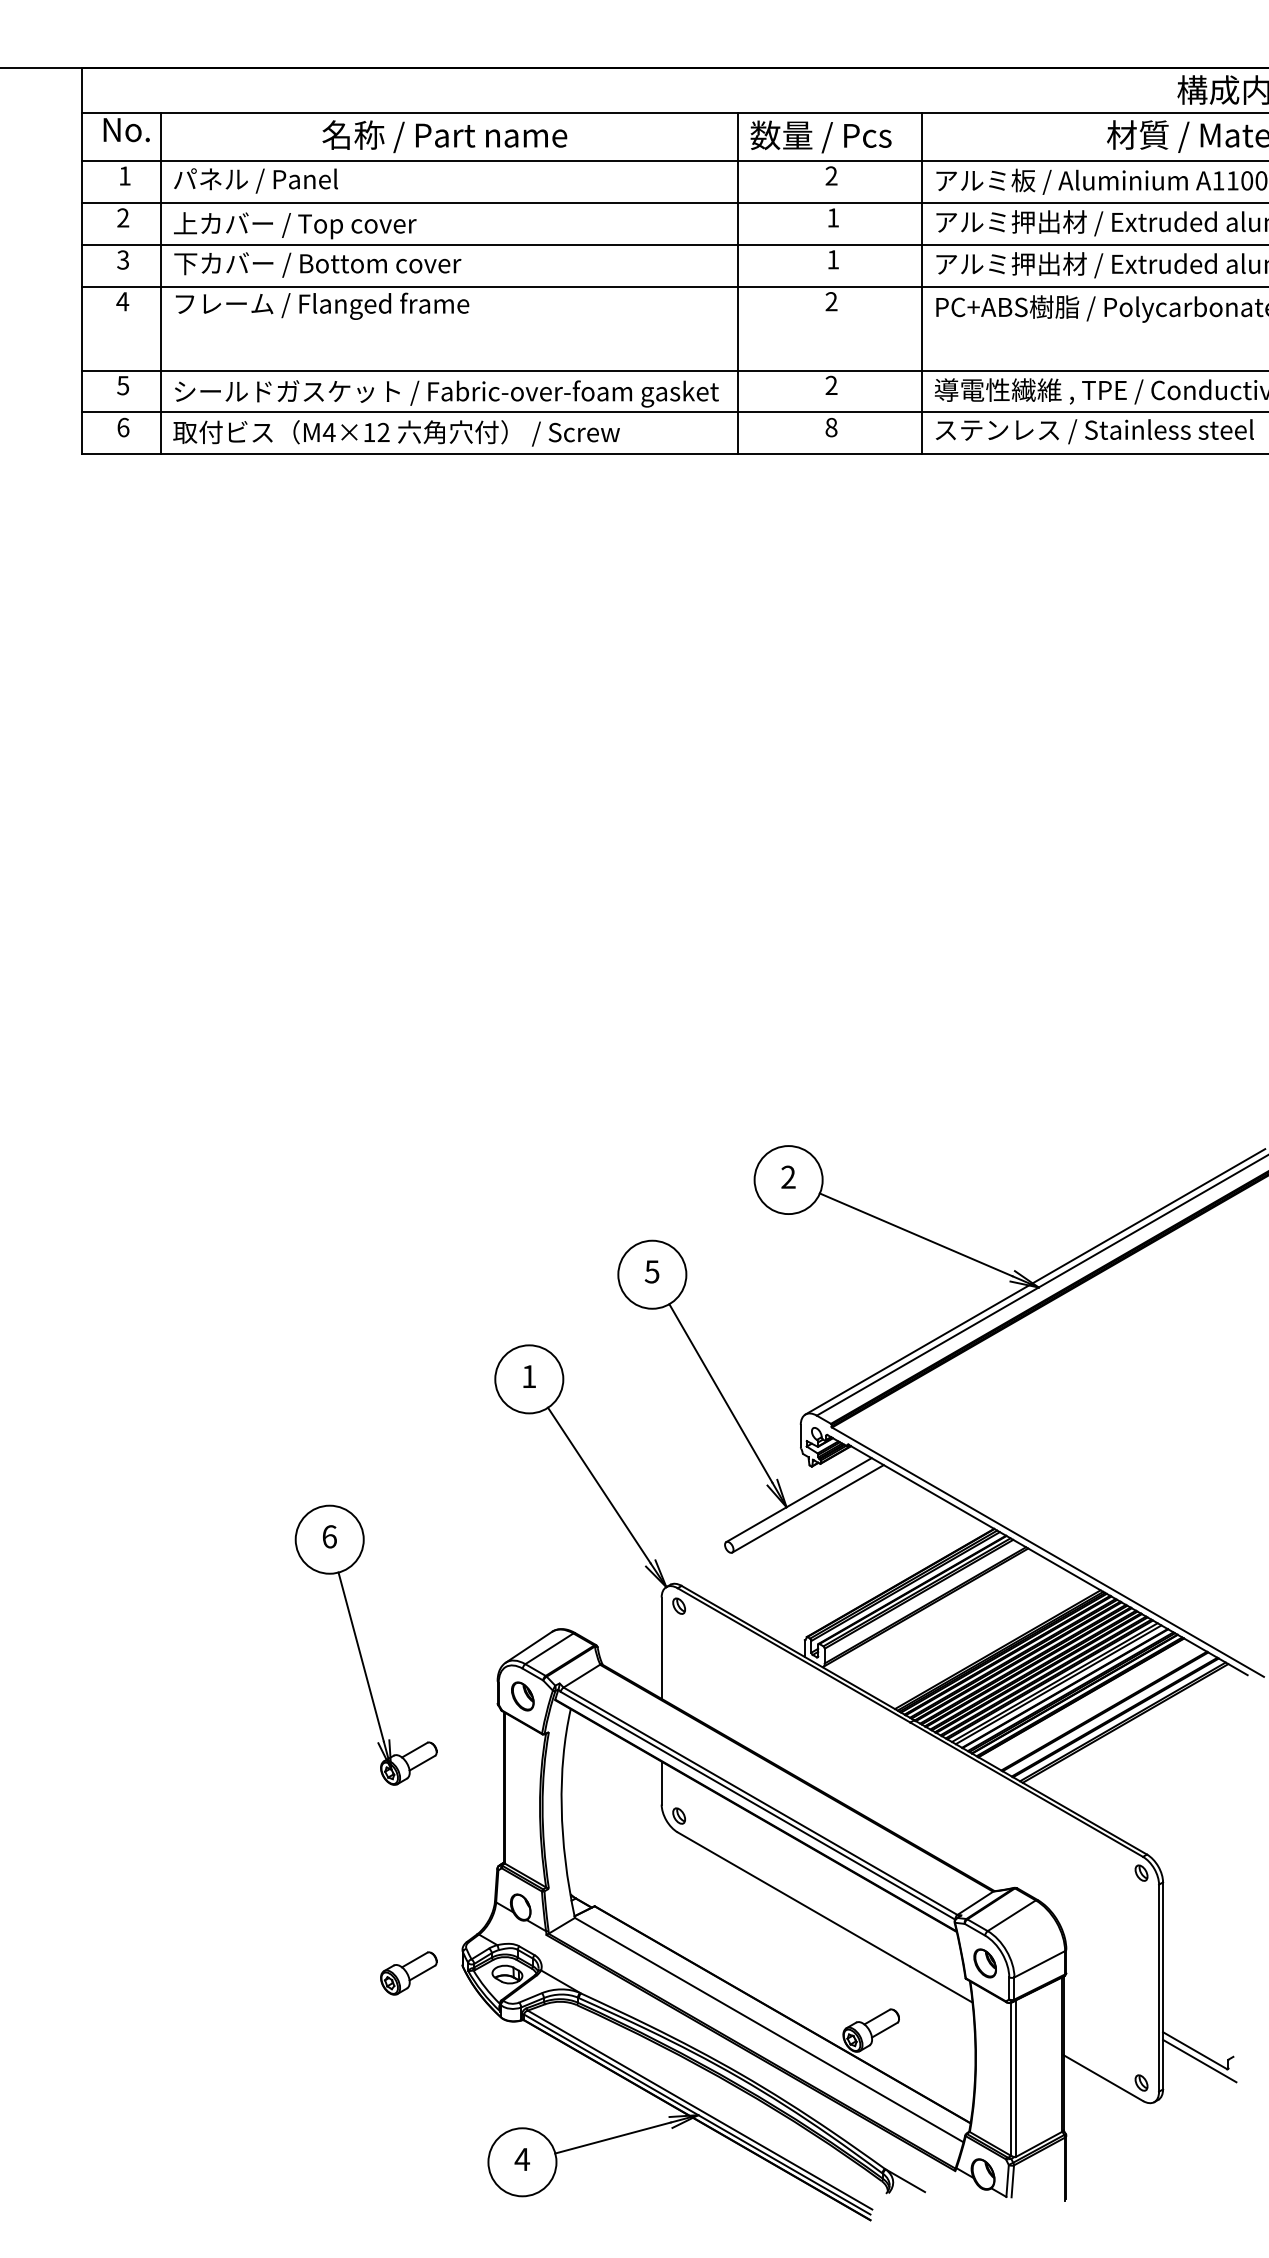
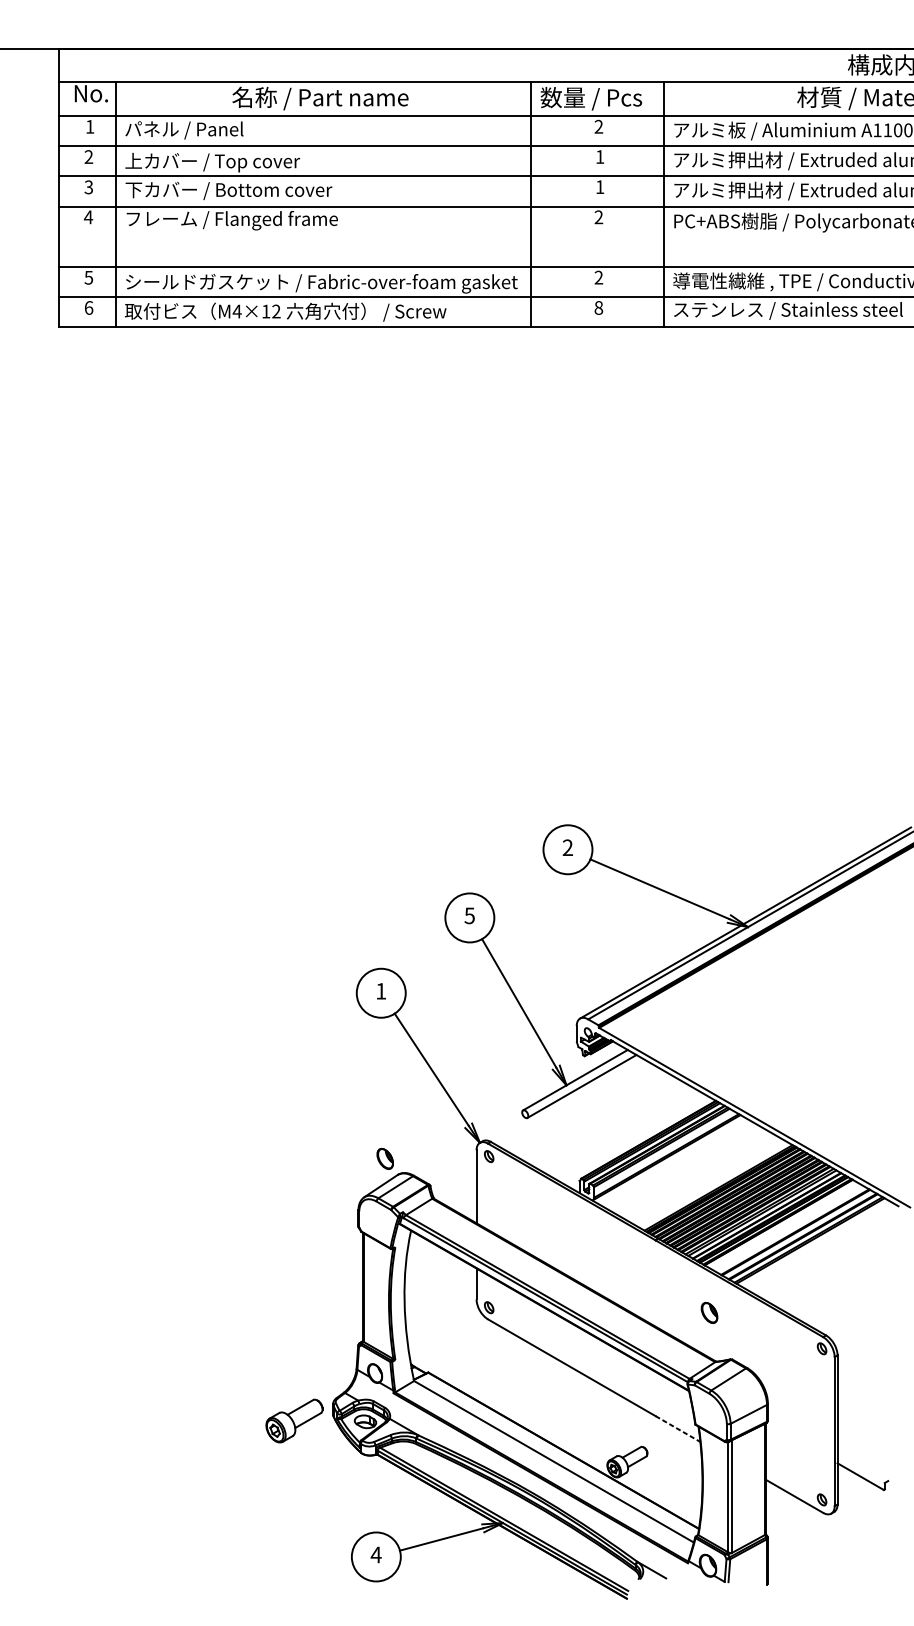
part: (359, 1646) -> (259, 1185), removed
part: (522, 1696) -> (385, 1158), moved
part: (984, 1963) -> (709, 1313), moved
part: (408, 1973) -> (294, 1421), size x1.4
line: (941, 1984) -> (678, 1428), solid -> dashed
line: (1199, 2060) -> (863, 1483), removed

